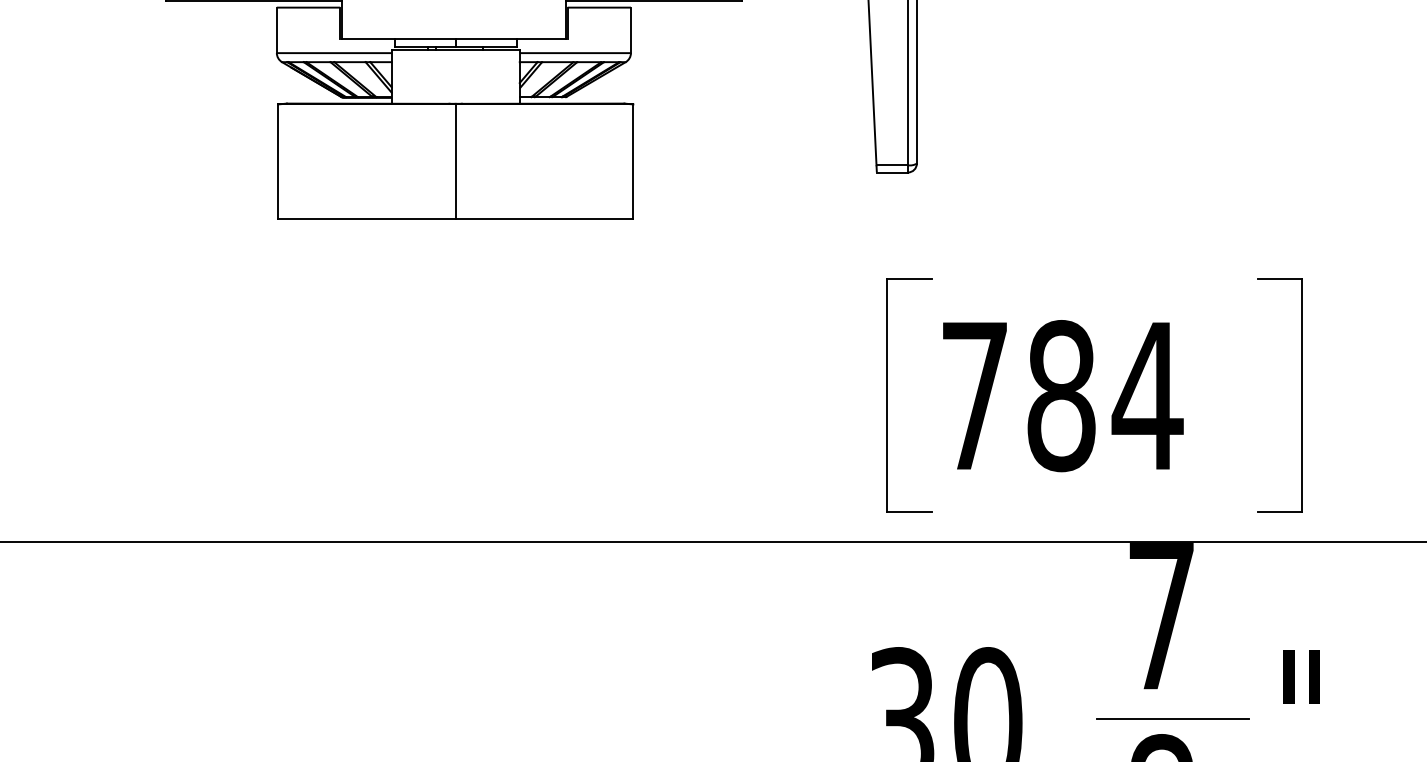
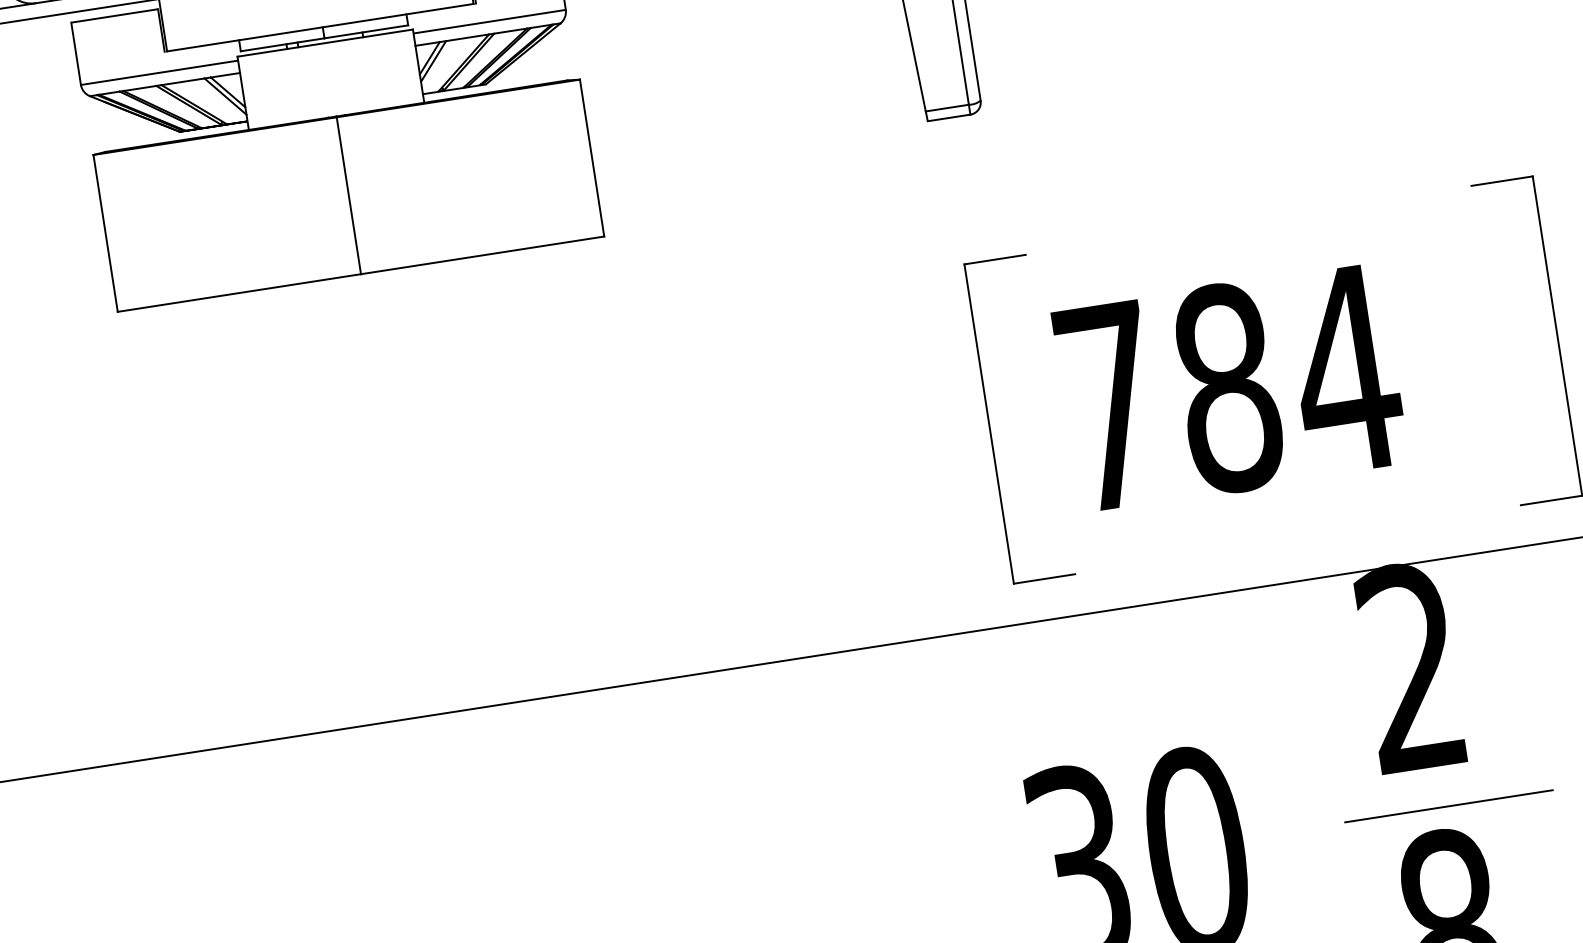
text: (1160, 614) -> (1409, 666), 7 -> 2

